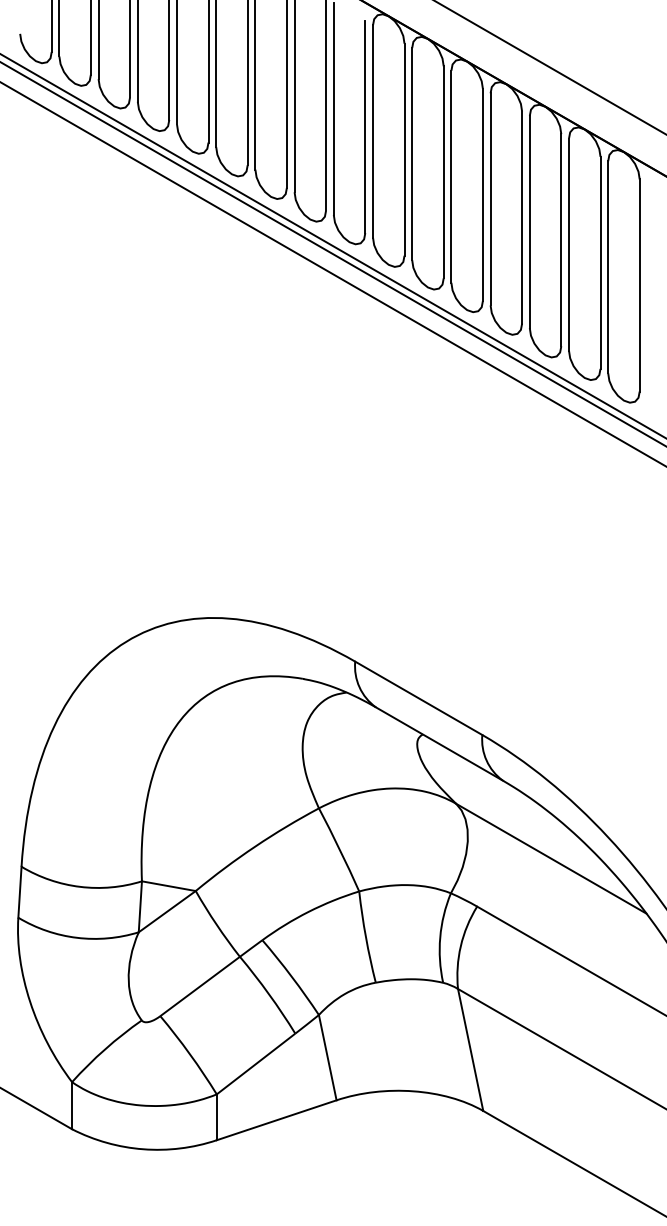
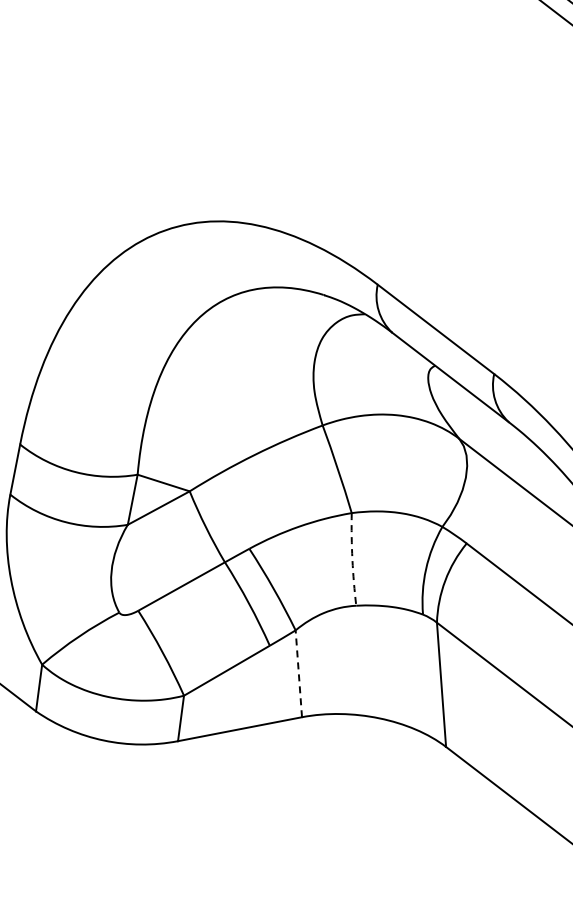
arc: (365, 937) -> (351, 559), solid -> dashed
line: (327, 1057) -> (298, 673), solid -> dashed

